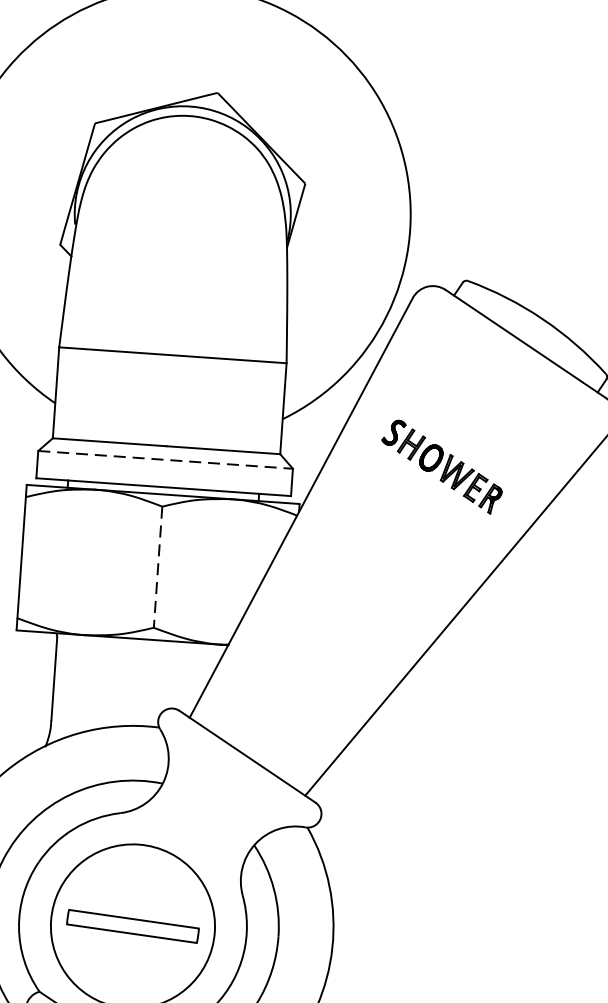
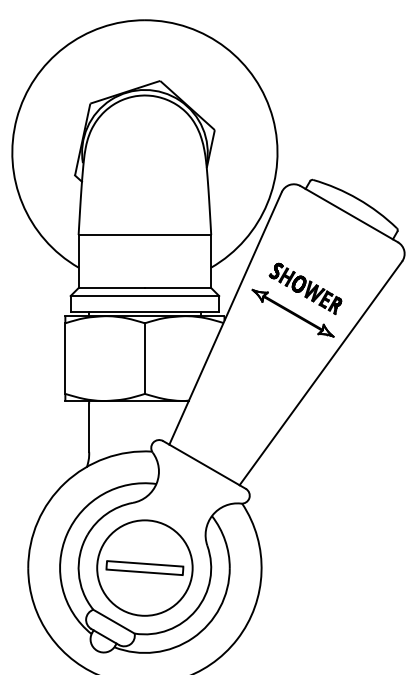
line: (166, 460) -> (145, 296), dashed -> solid
part: (416, 505) -> (292, 312), added
line: (157, 568) -> (144, 359), dashed -> solid

